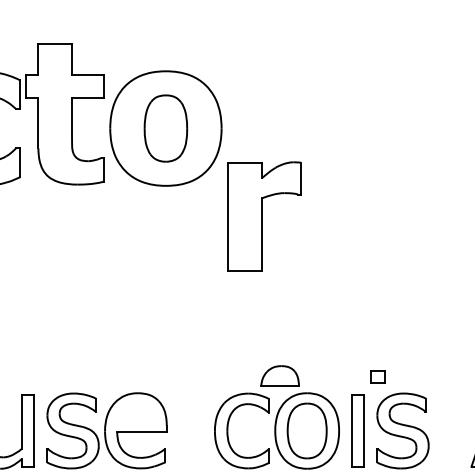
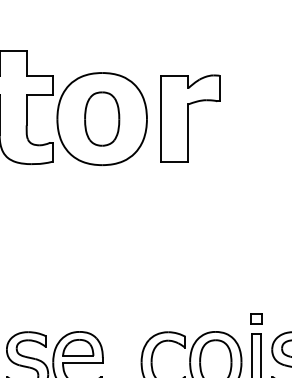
part: (264, 216) -> (190, 119), moved
part: (279, 375) -> (77, 347), moved
part: (377, 376) -> (256, 318), moved

